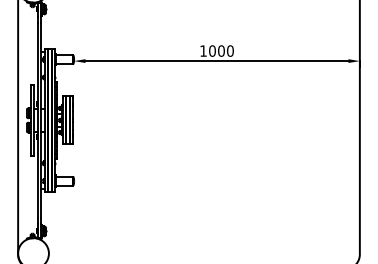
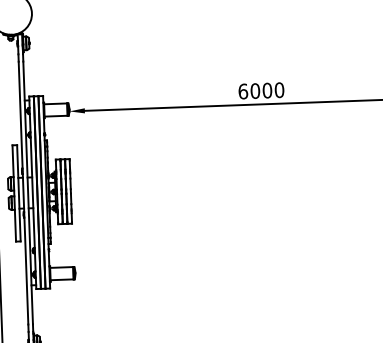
text: (203, 50) -> (243, 90), 1000 -> 6000

